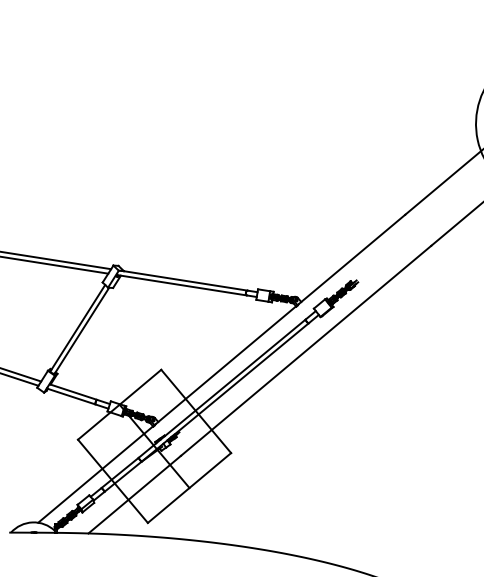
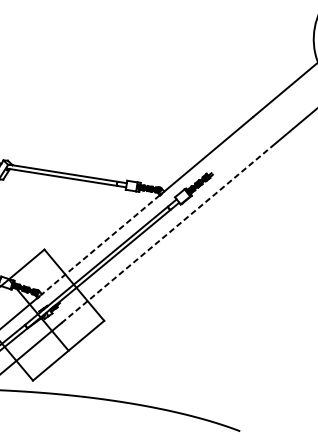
line: (306, 350) -> (168, 233), solid -> dashed
line: (225, 365) -> (99, 245), solid -> dashed

